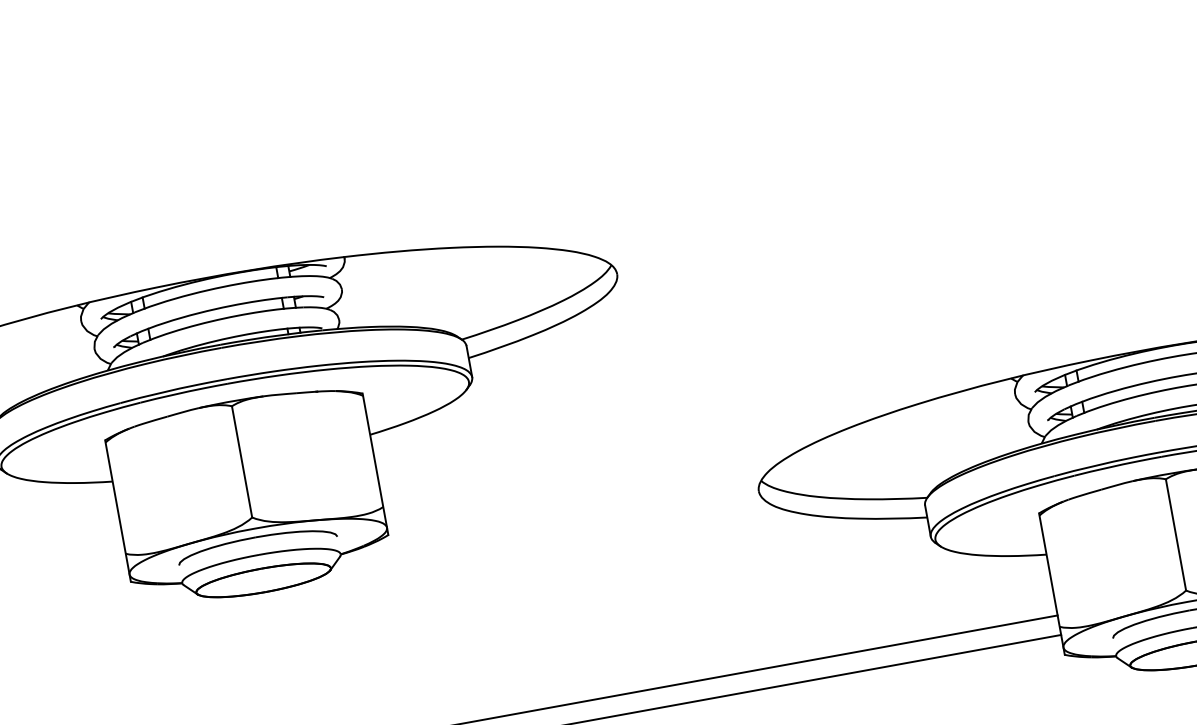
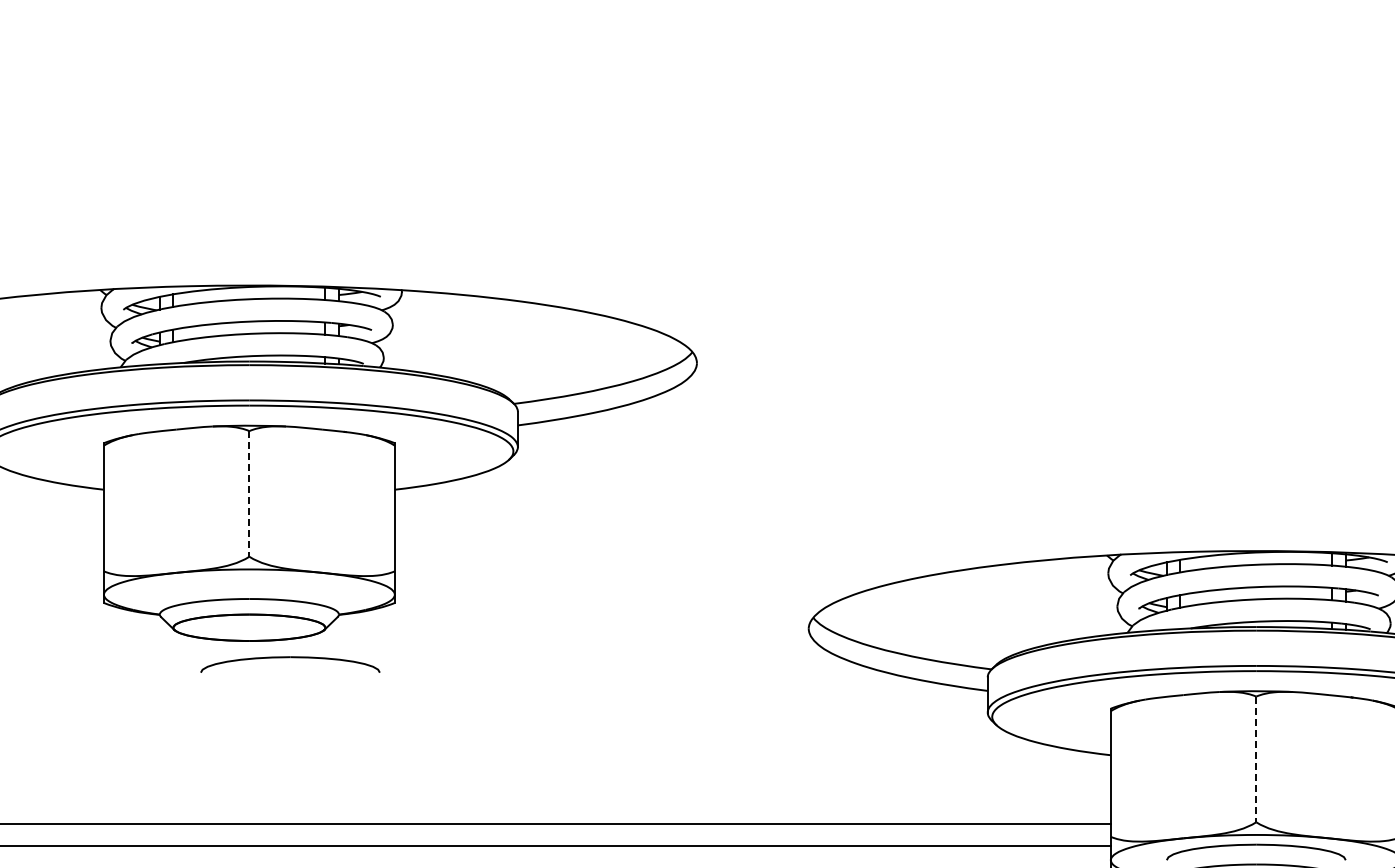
line: (242, 461) -> (249, 493), solid -> dashed
line: (1176, 534) -> (1256, 759), solid -> dashed
part: (257, 543) -> (290, 664), moved

